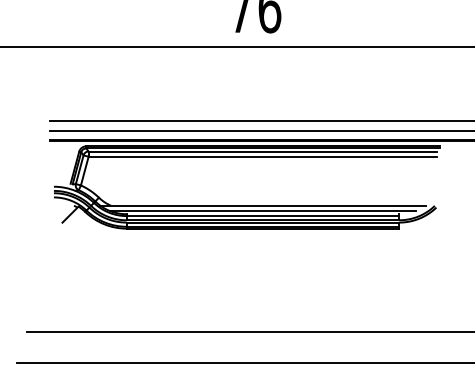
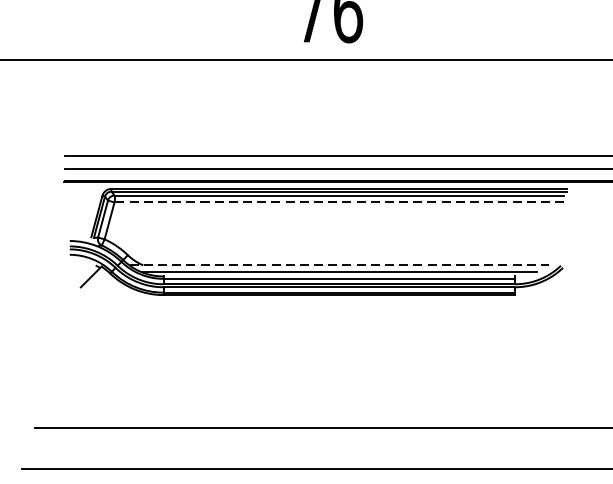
line: (262, 156) -> (338, 202), solid -> dashed
line: (262, 205) -> (338, 265), solid -> dashed

